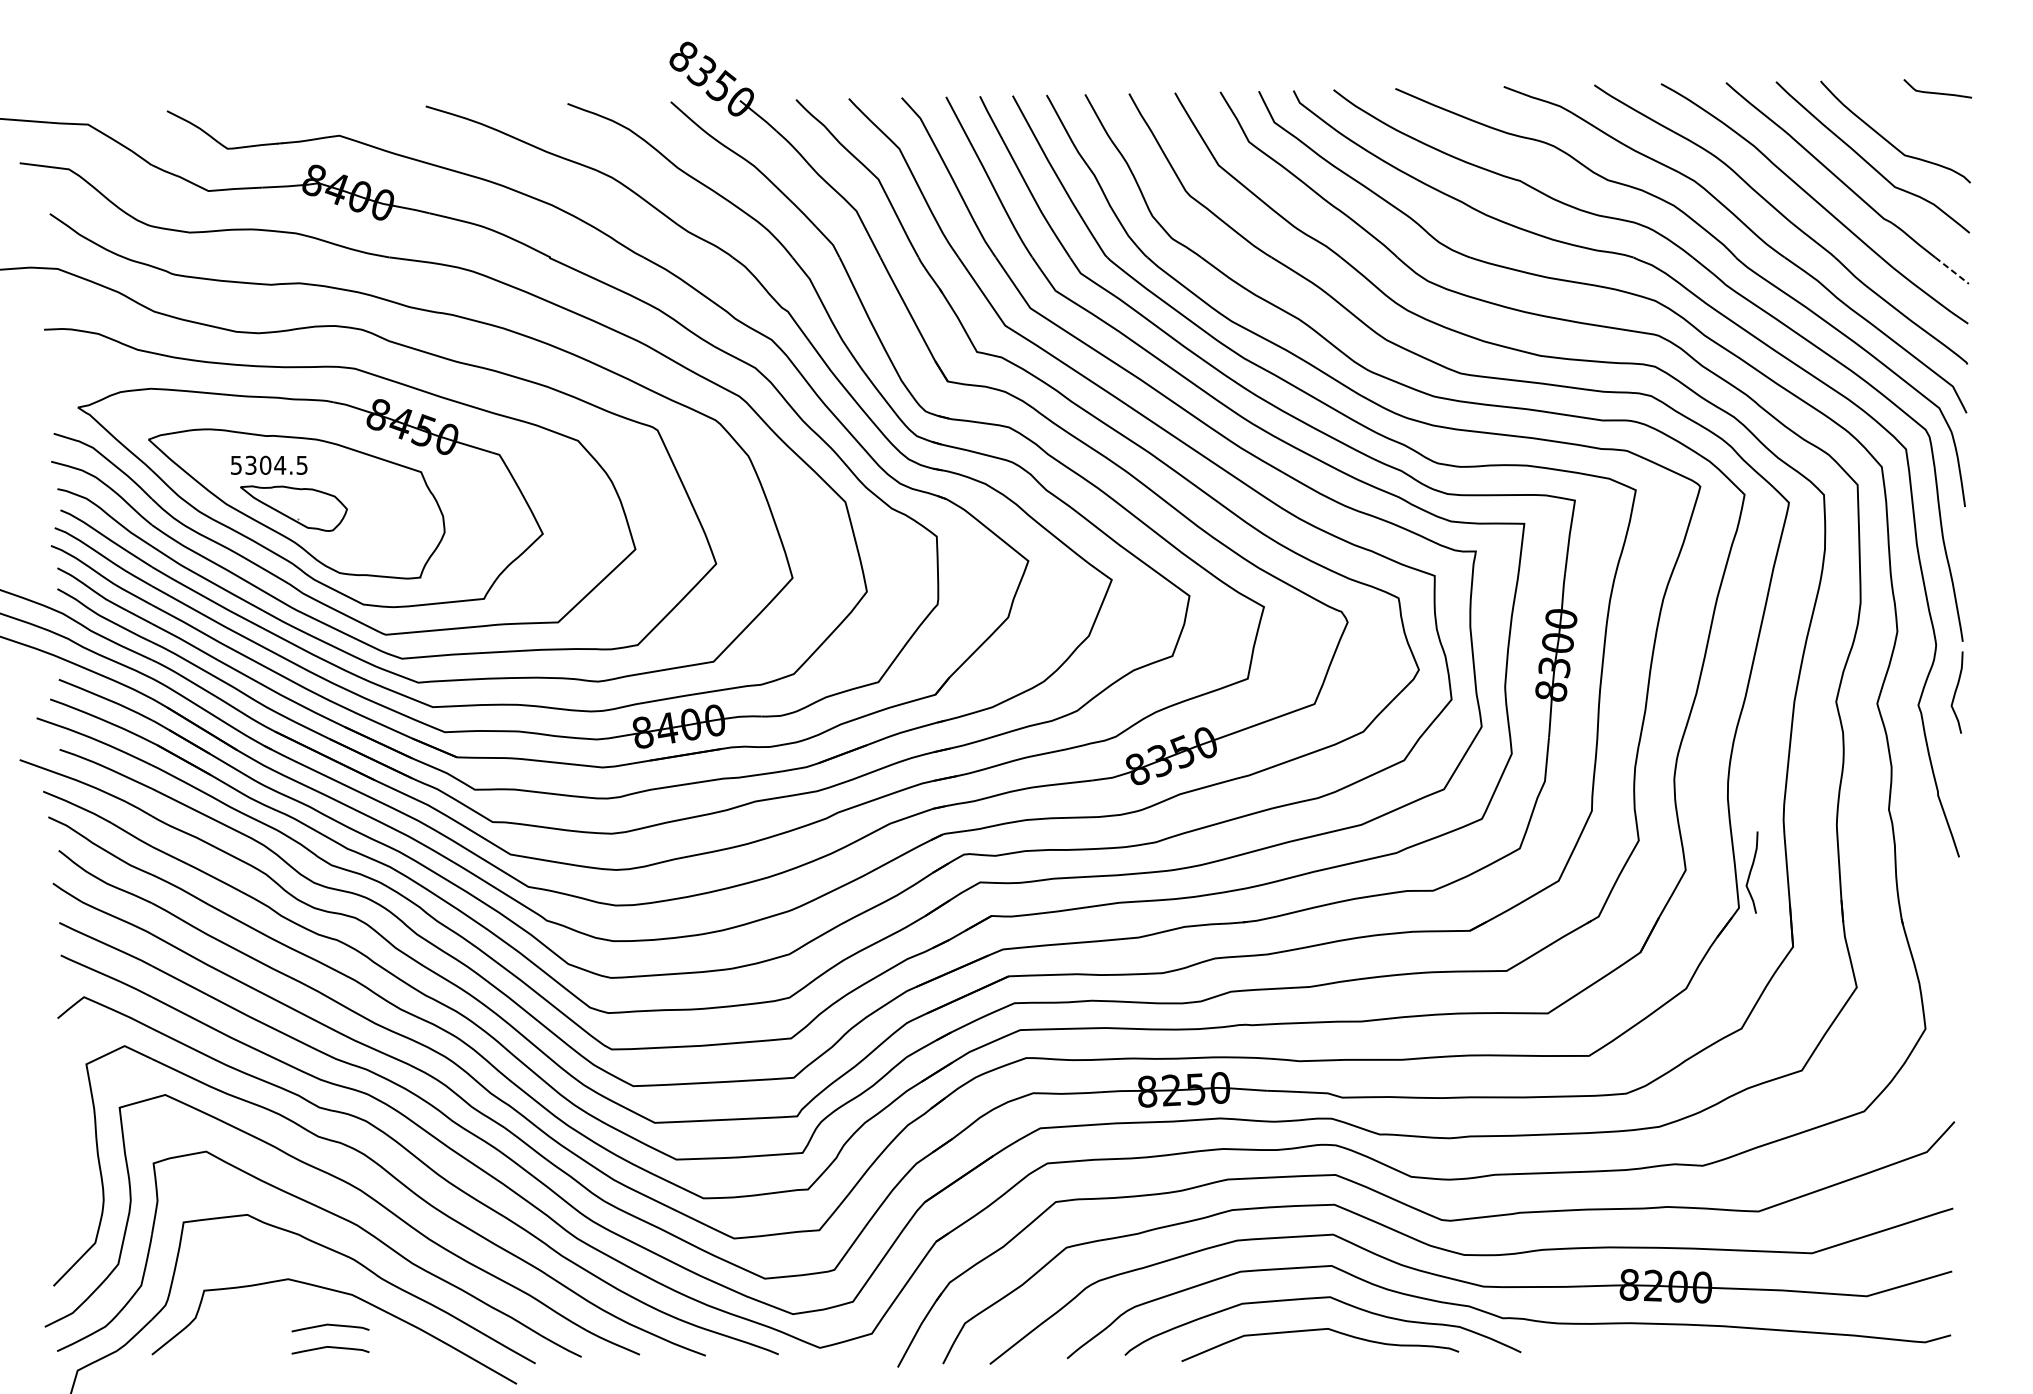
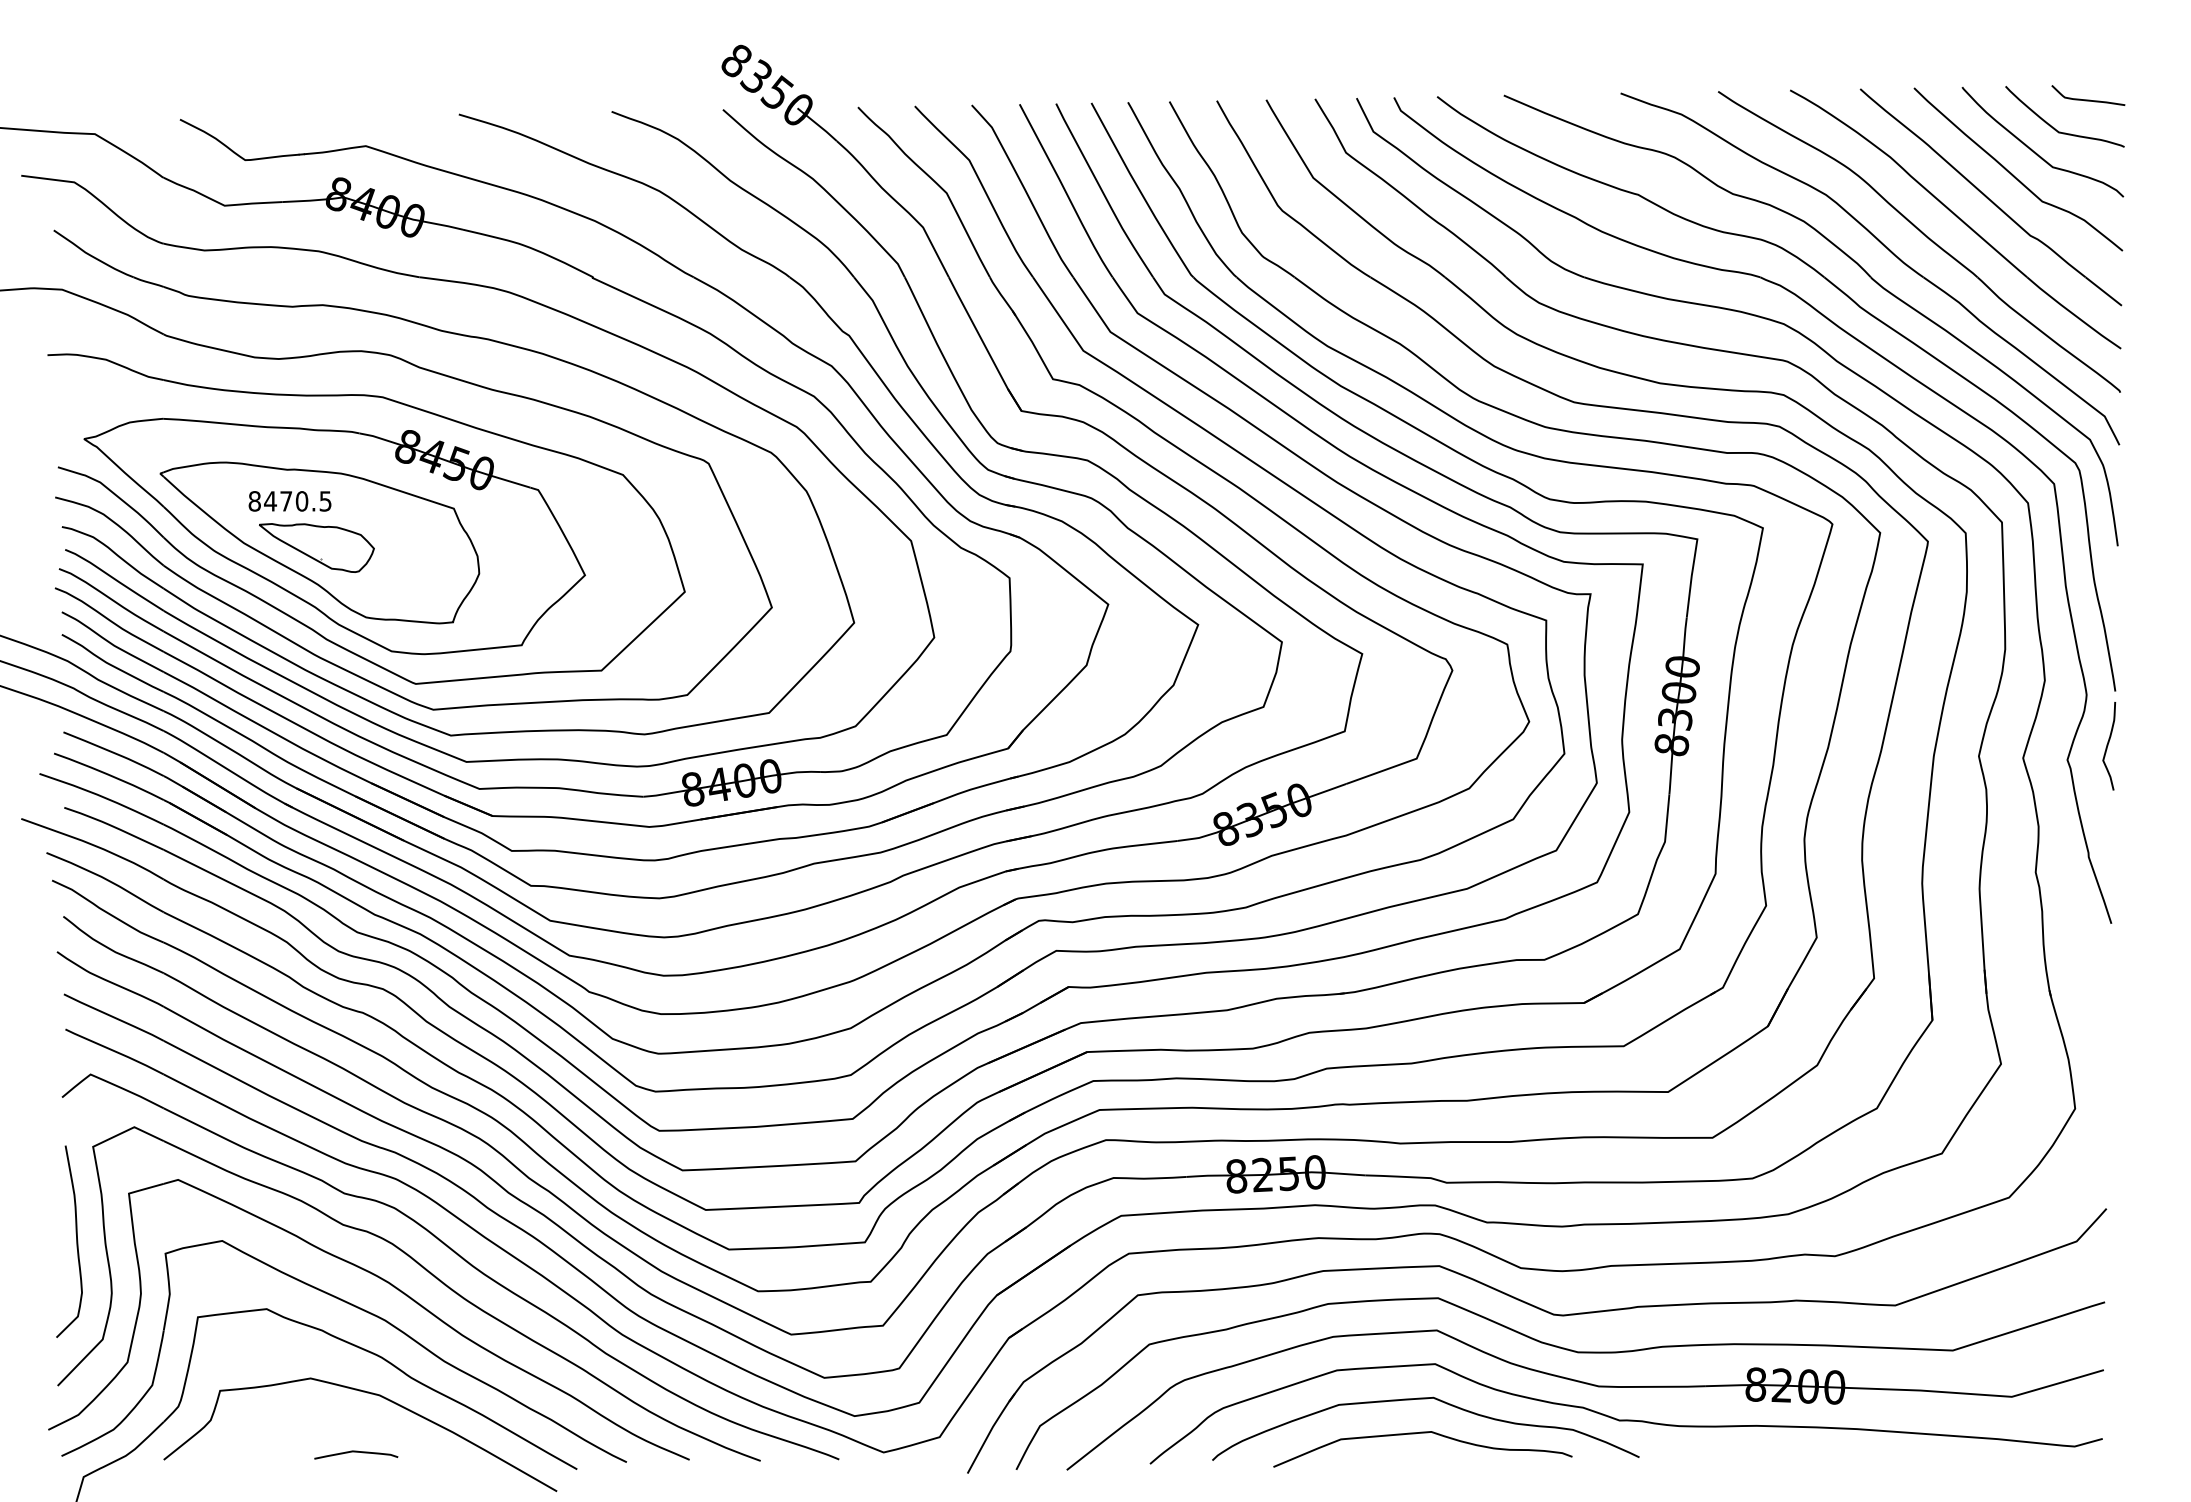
curve: (1906, 118) -> (2054, 127), added
line: (1952, 270) -> (2104, 291), dashed -> solid
text: (258, 465) -> (278, 501), 5304.5 -> 8470.5
curve: (1751, 871) -> (1887, 939), removed
curve: (70, 1152) -> (76, 1241), added
curve: (330, 1325) -> (356, 1428), removed

